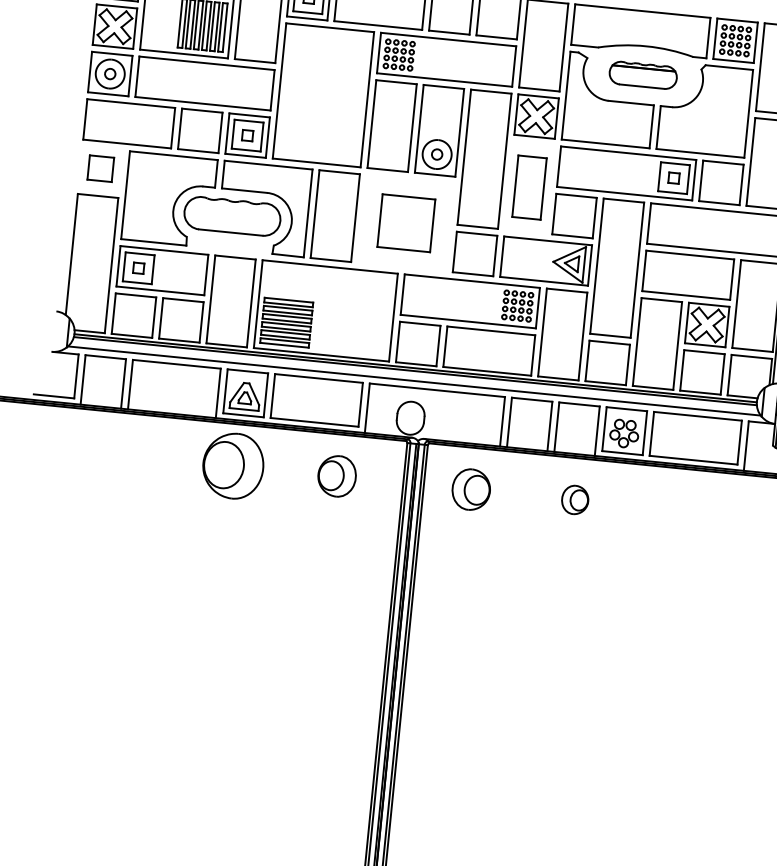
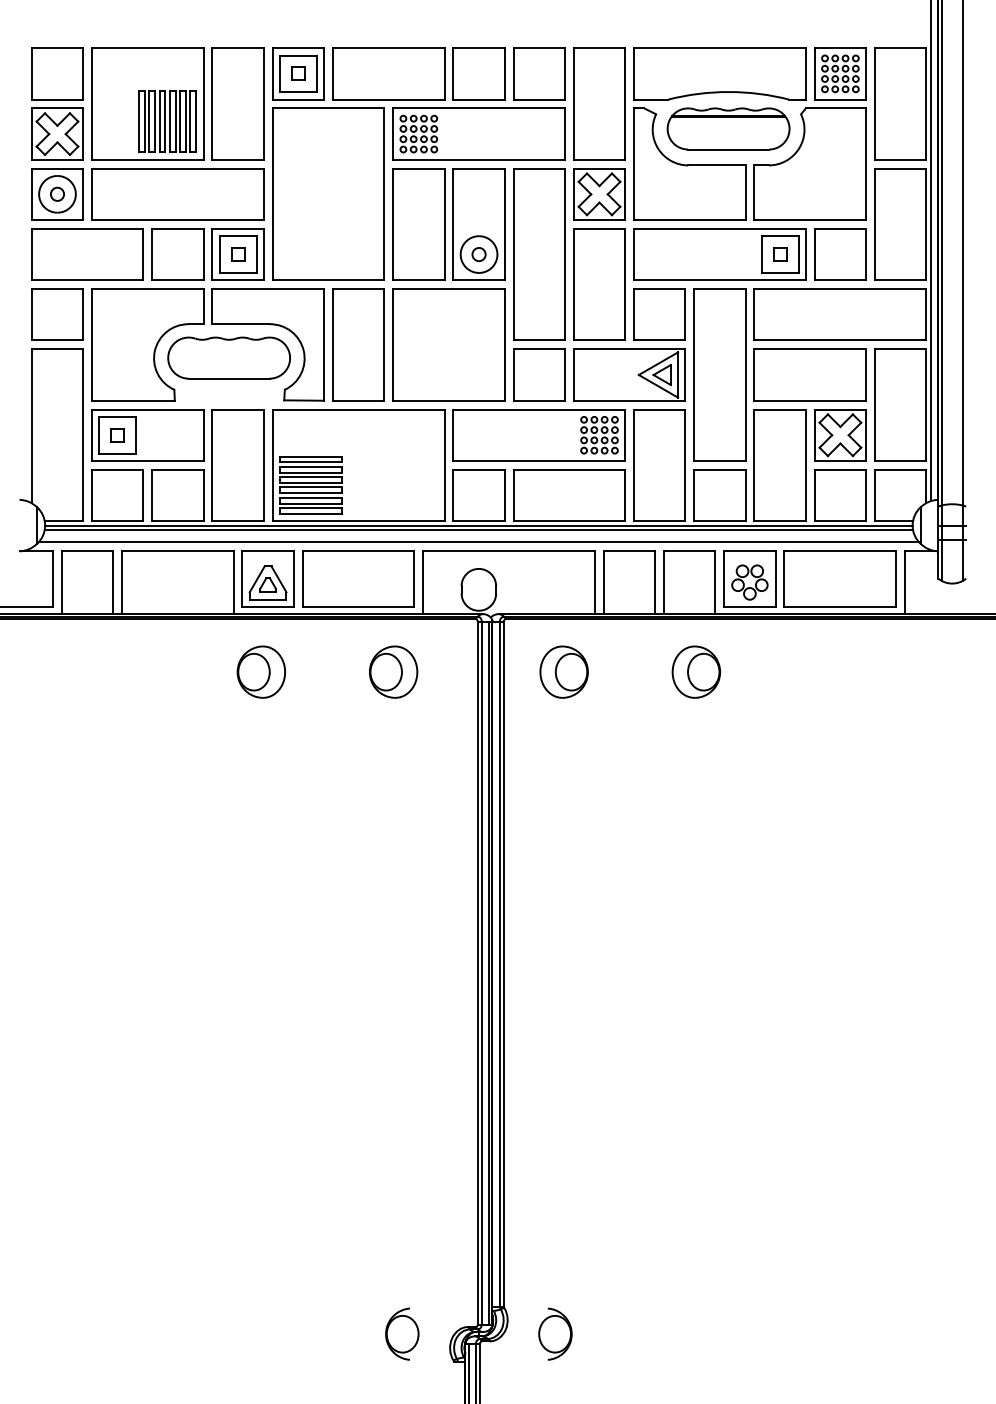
part: (643, 74) -> (728, 128), size x1.43
part: (100, 168) -> (57, 314), size x1.67
part: (529, 187) -> (599, 284), size x1.43
part: (406, 222) -> (448, 344), size x1.67
part: (232, 465) -> (260, 671), size x0.62
part: (574, 499) -> (695, 671), size x1.43

